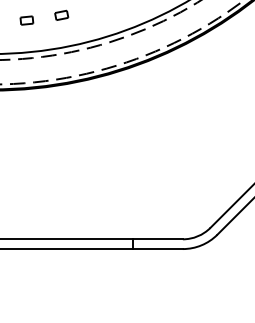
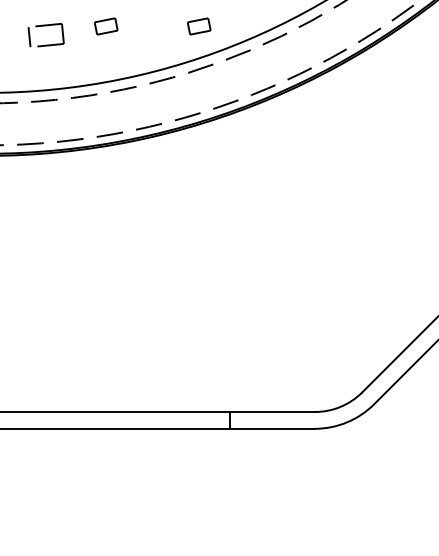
part: (115, 14) -> (198, 24), added
part: (26, 20) -> (45, 35), size x1.6

